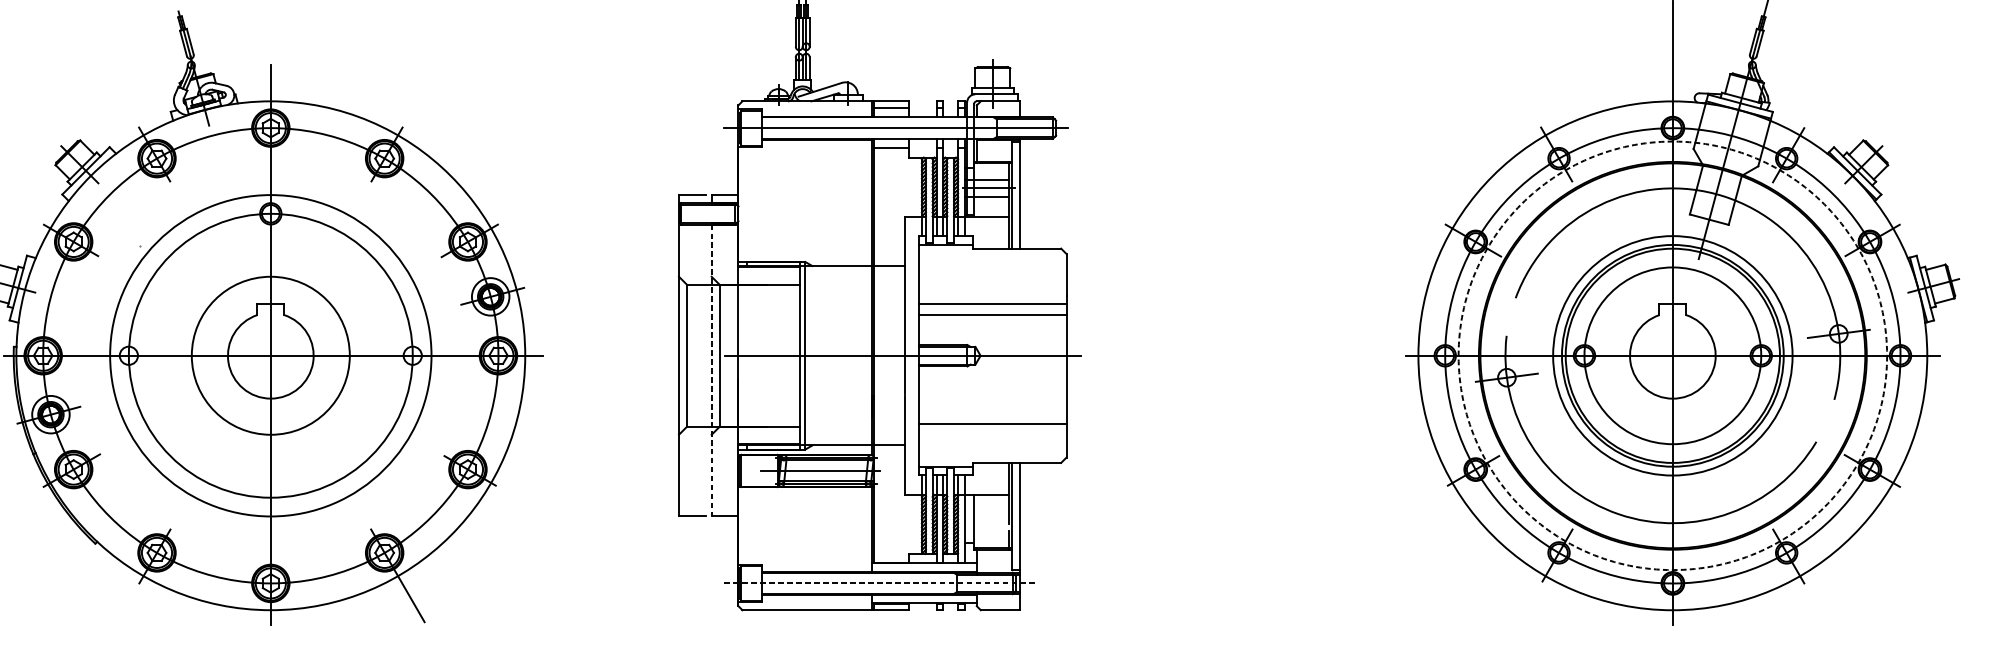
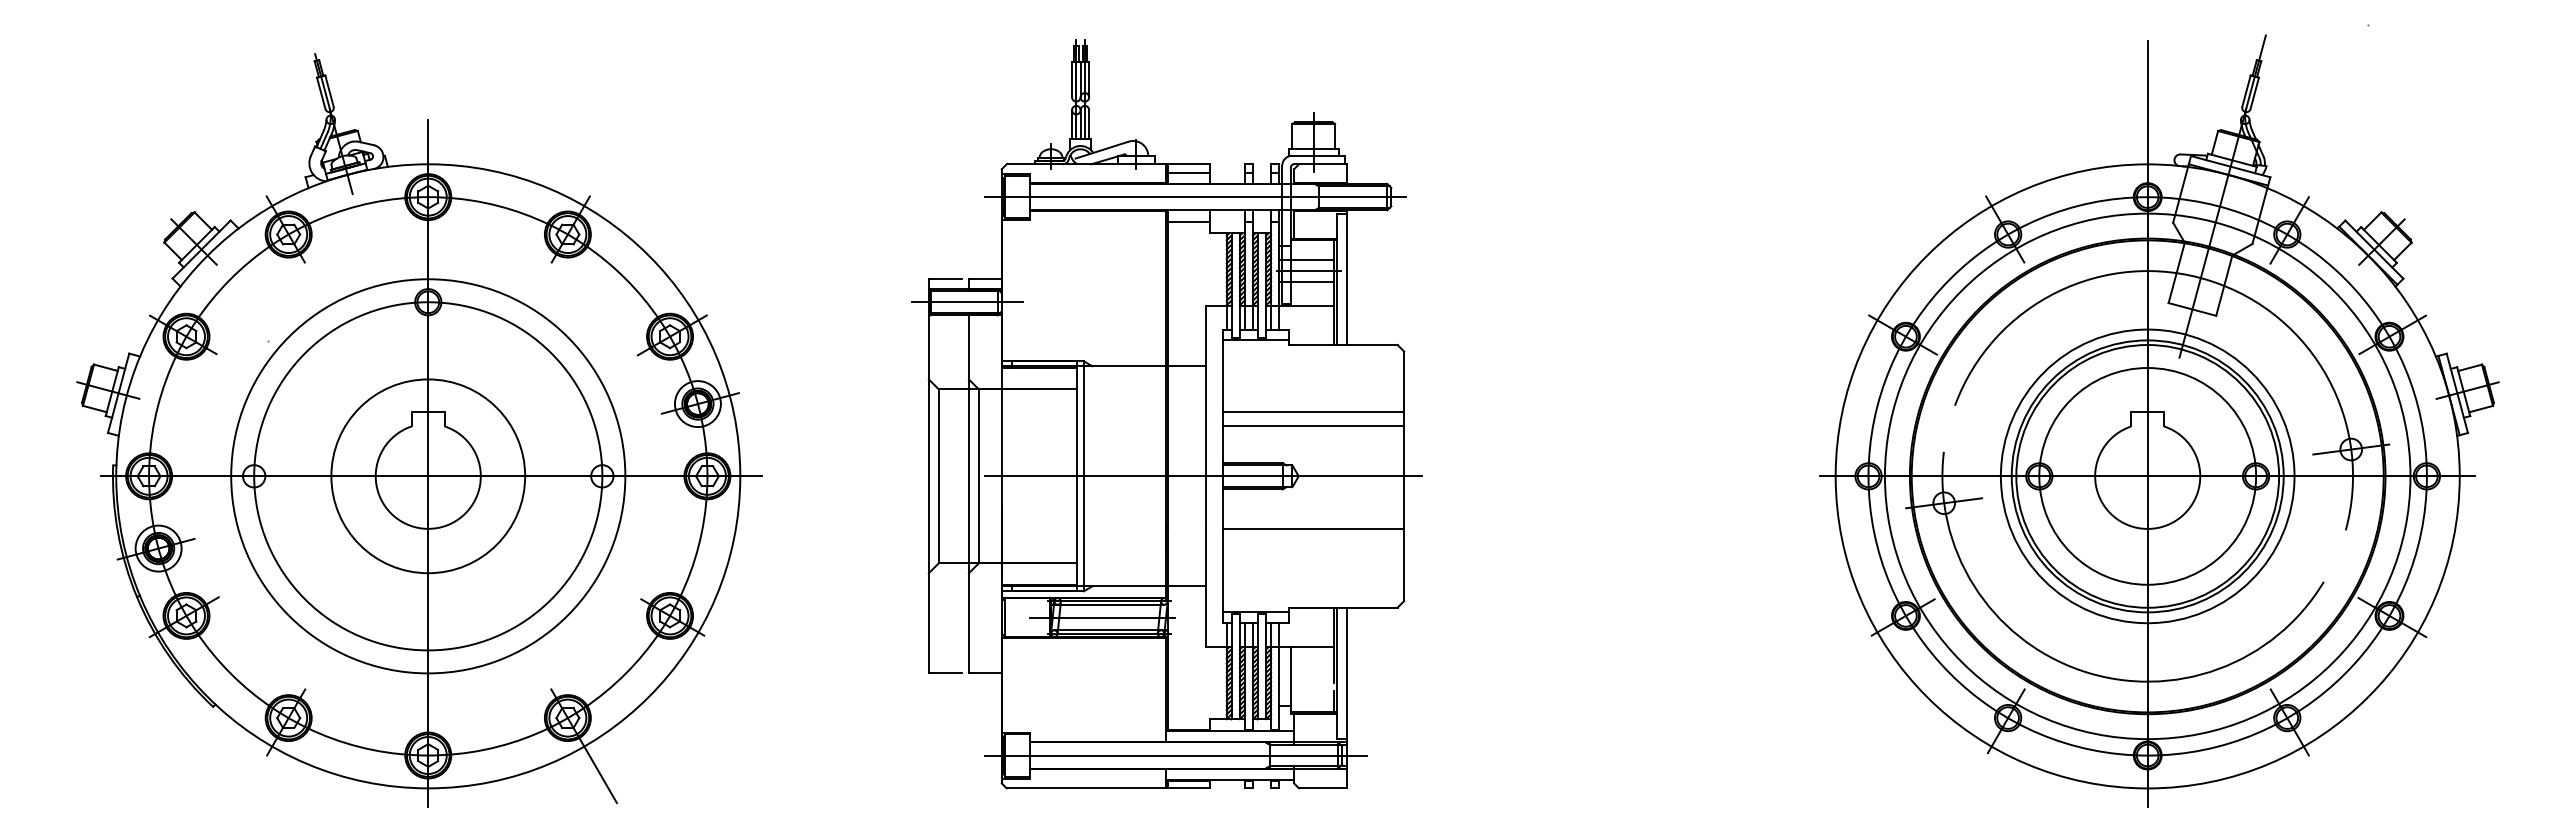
line: (710, 214) -> (967, 302), added
circle: (1672, 355) -> (2147, 476), dashed -> solid
line: (711, 370) -> (968, 494), dashed -> solid
line: (992, 423) -> (1313, 528), moved
line: (880, 583) -> (1175, 755), dashed -> solid

